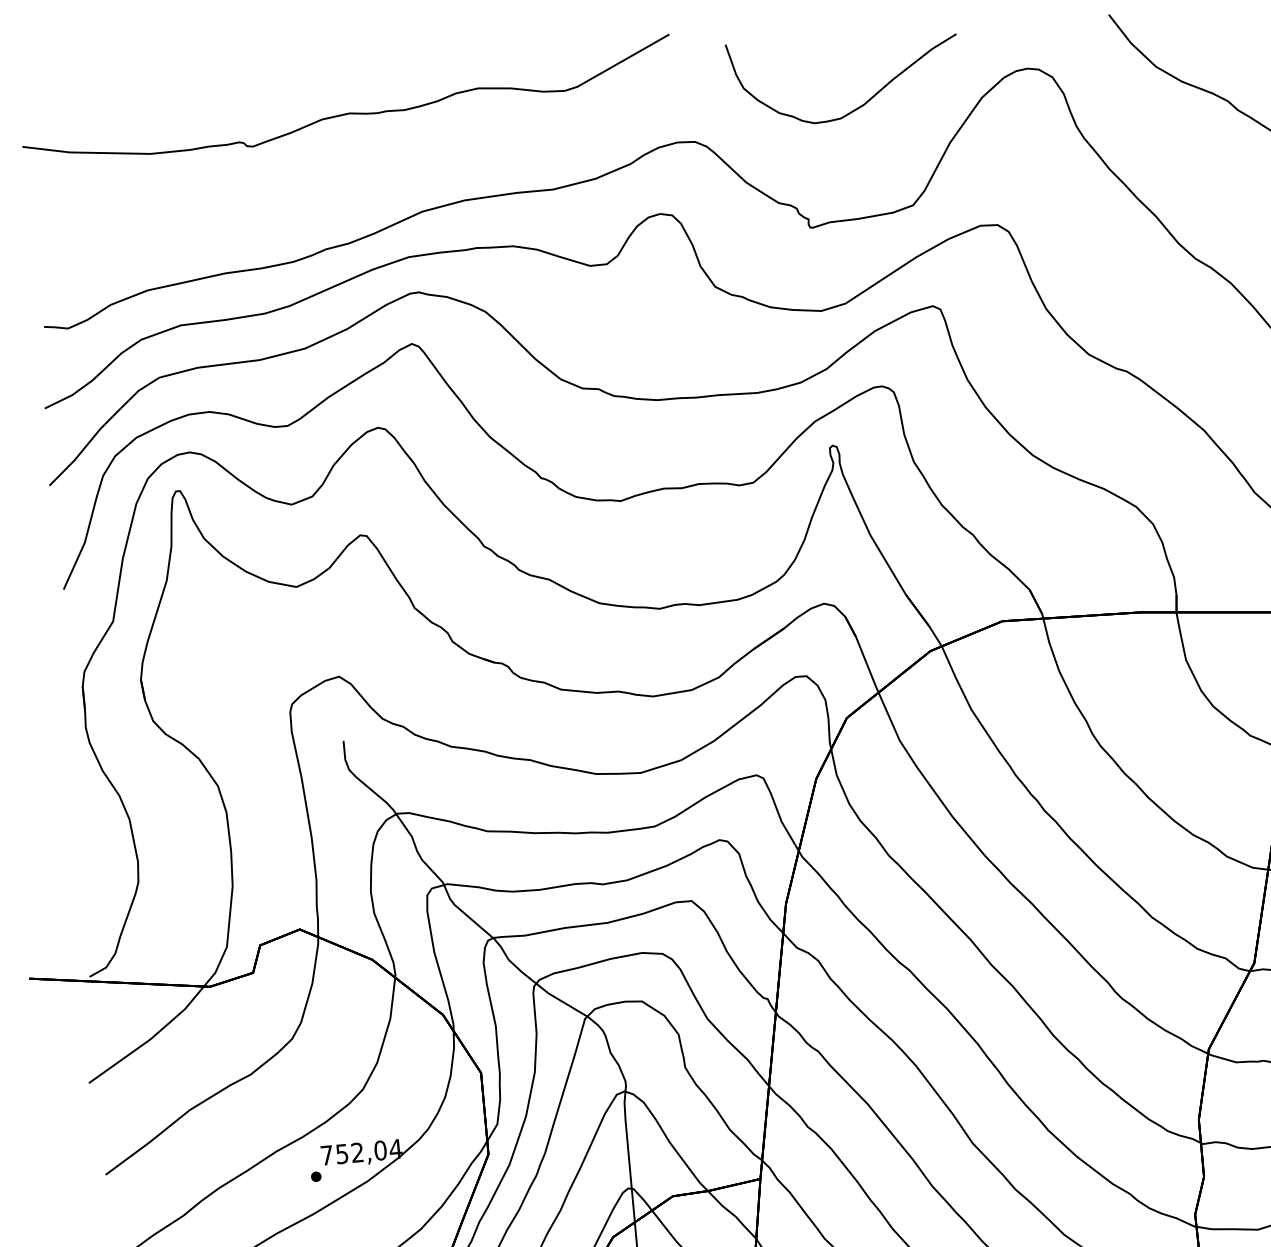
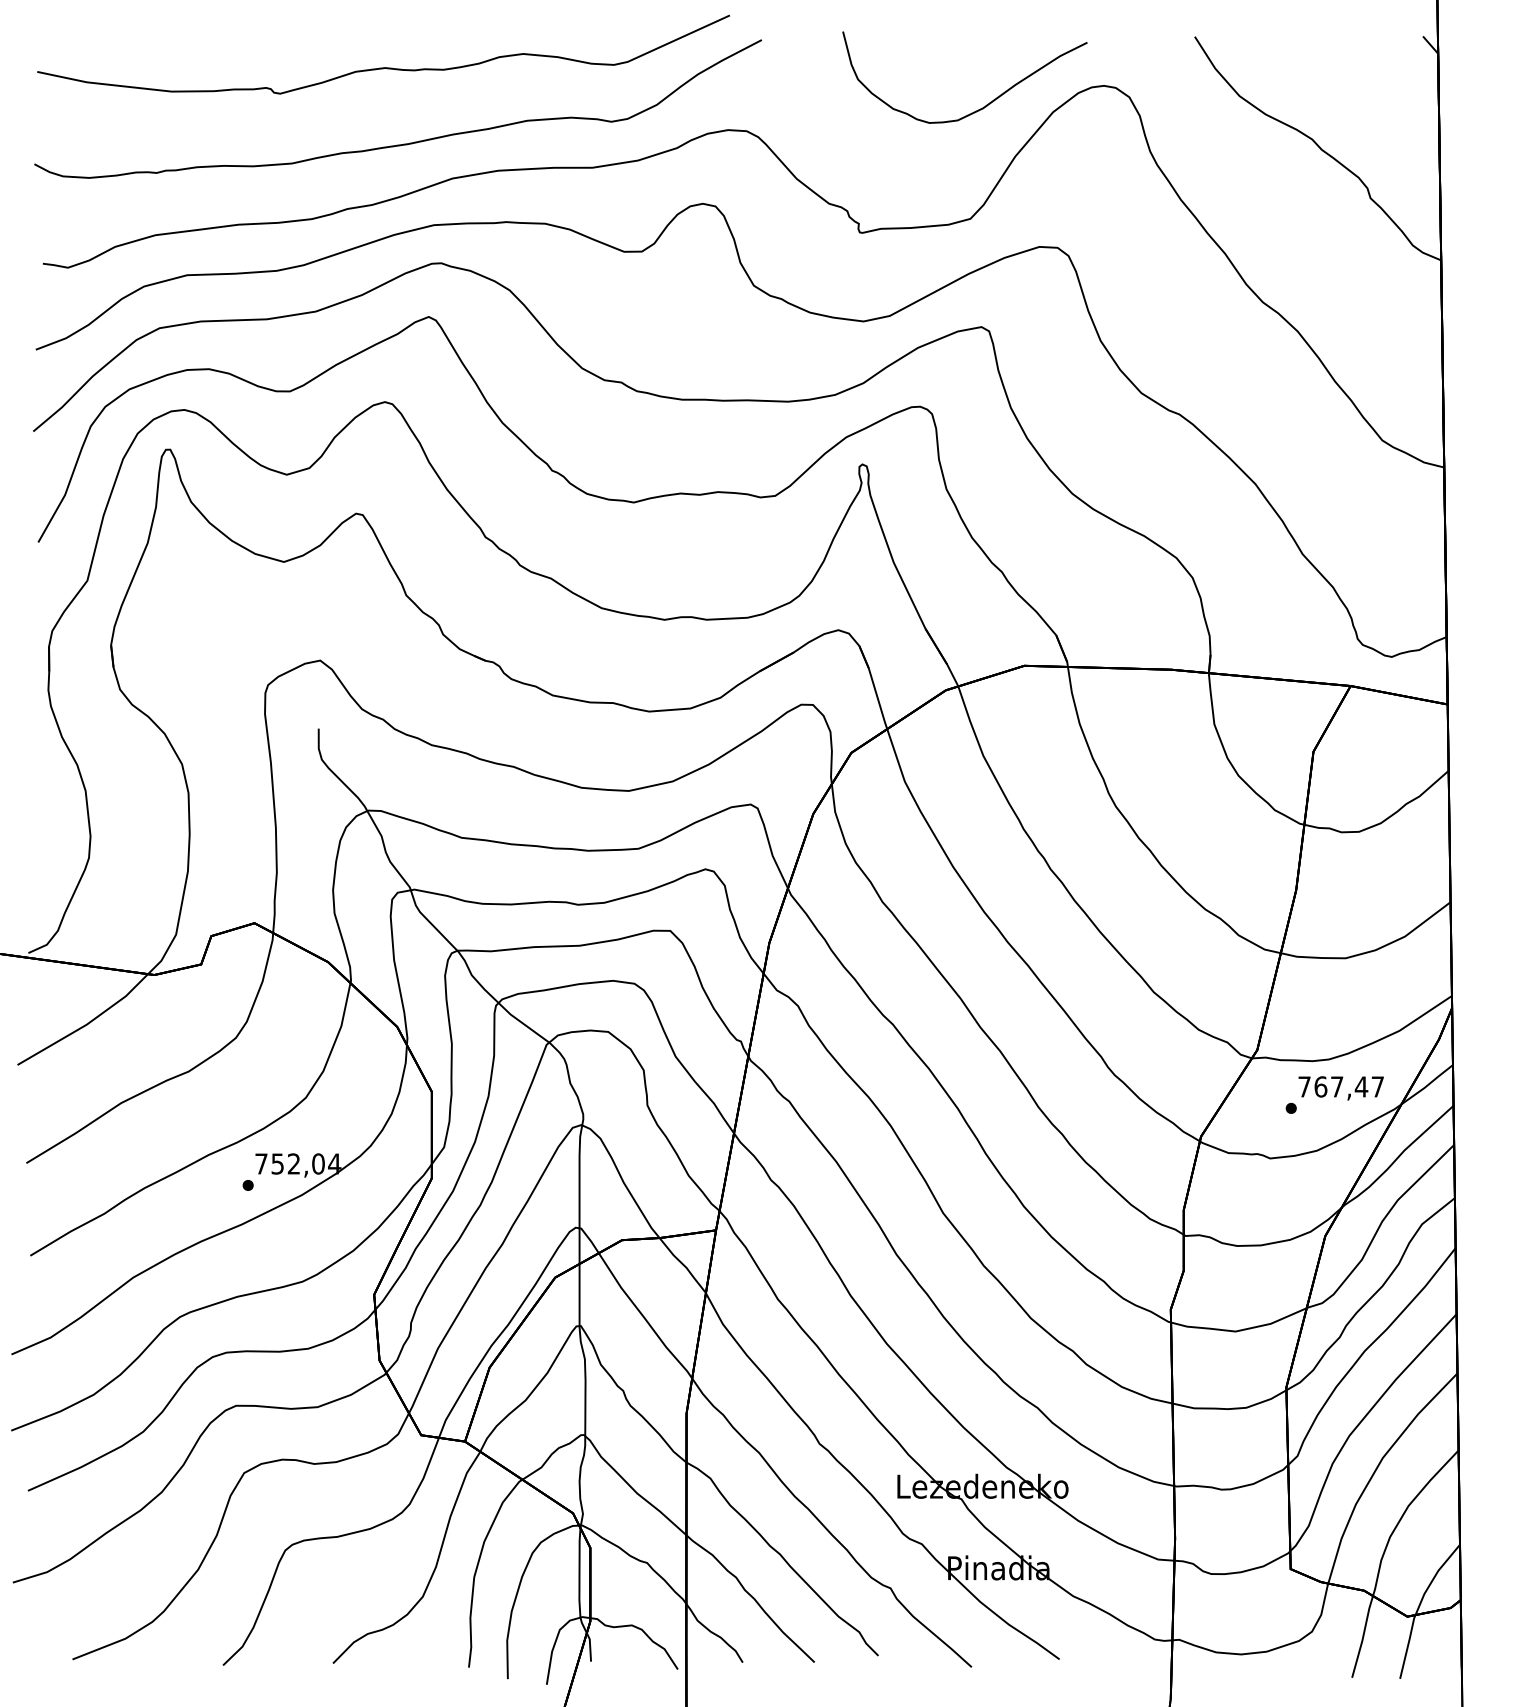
curve: (864, 103) -> (983, 106), moved
curve: (373, 182) -> (403, 143), added

